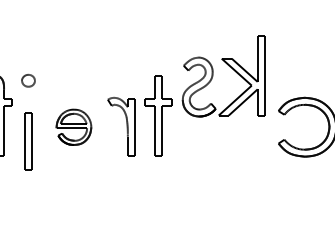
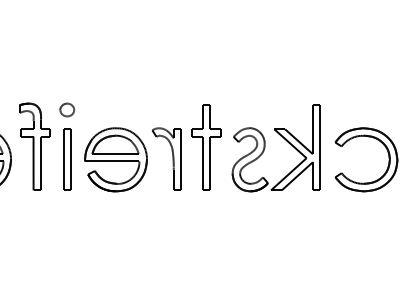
part: (213, 76) -> (265, 148), moved
part: (73, 126) -> (115, 159), size x1.67
part: (28, 140) -> (67, 159), moved

